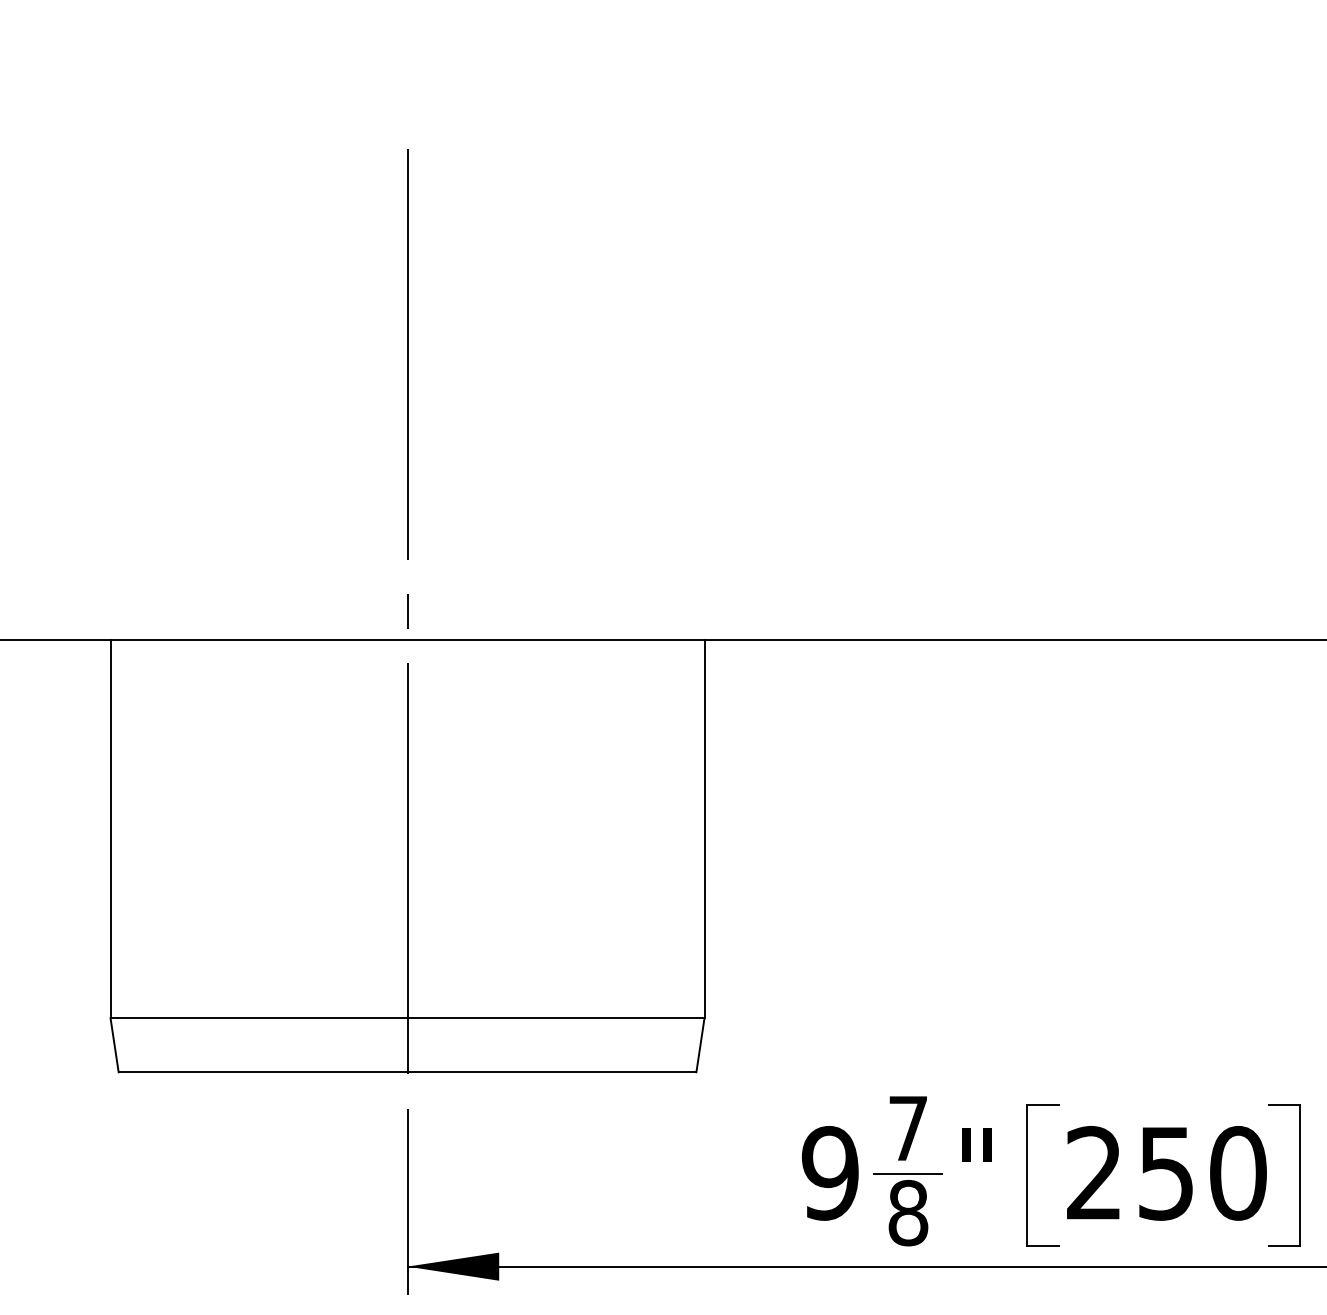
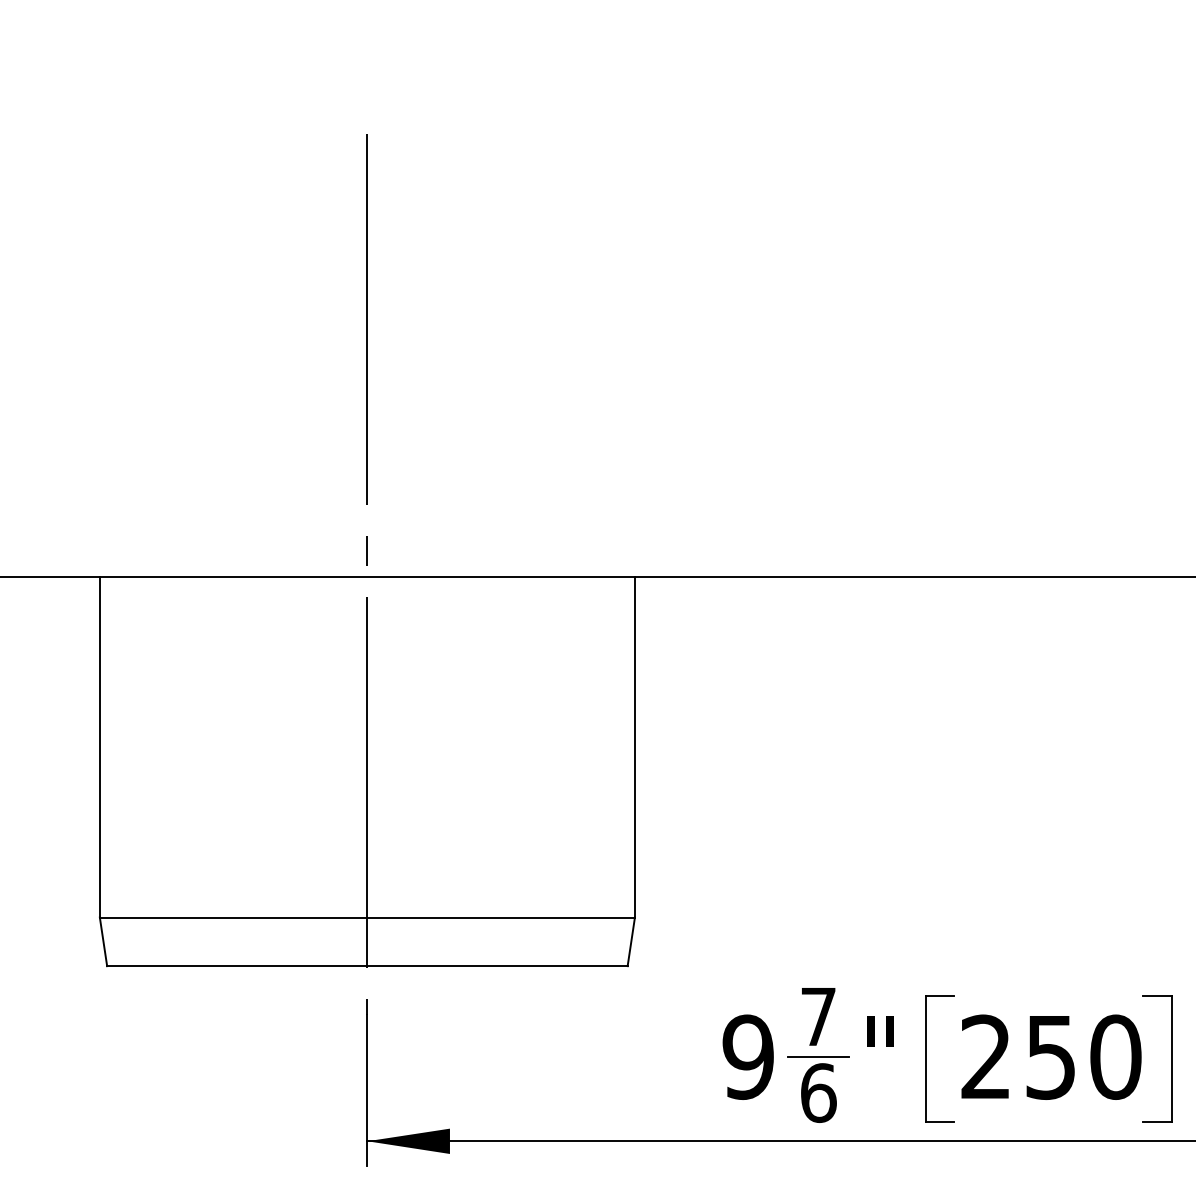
text: (908, 1212) -> (818, 1092), 8 -> 6

